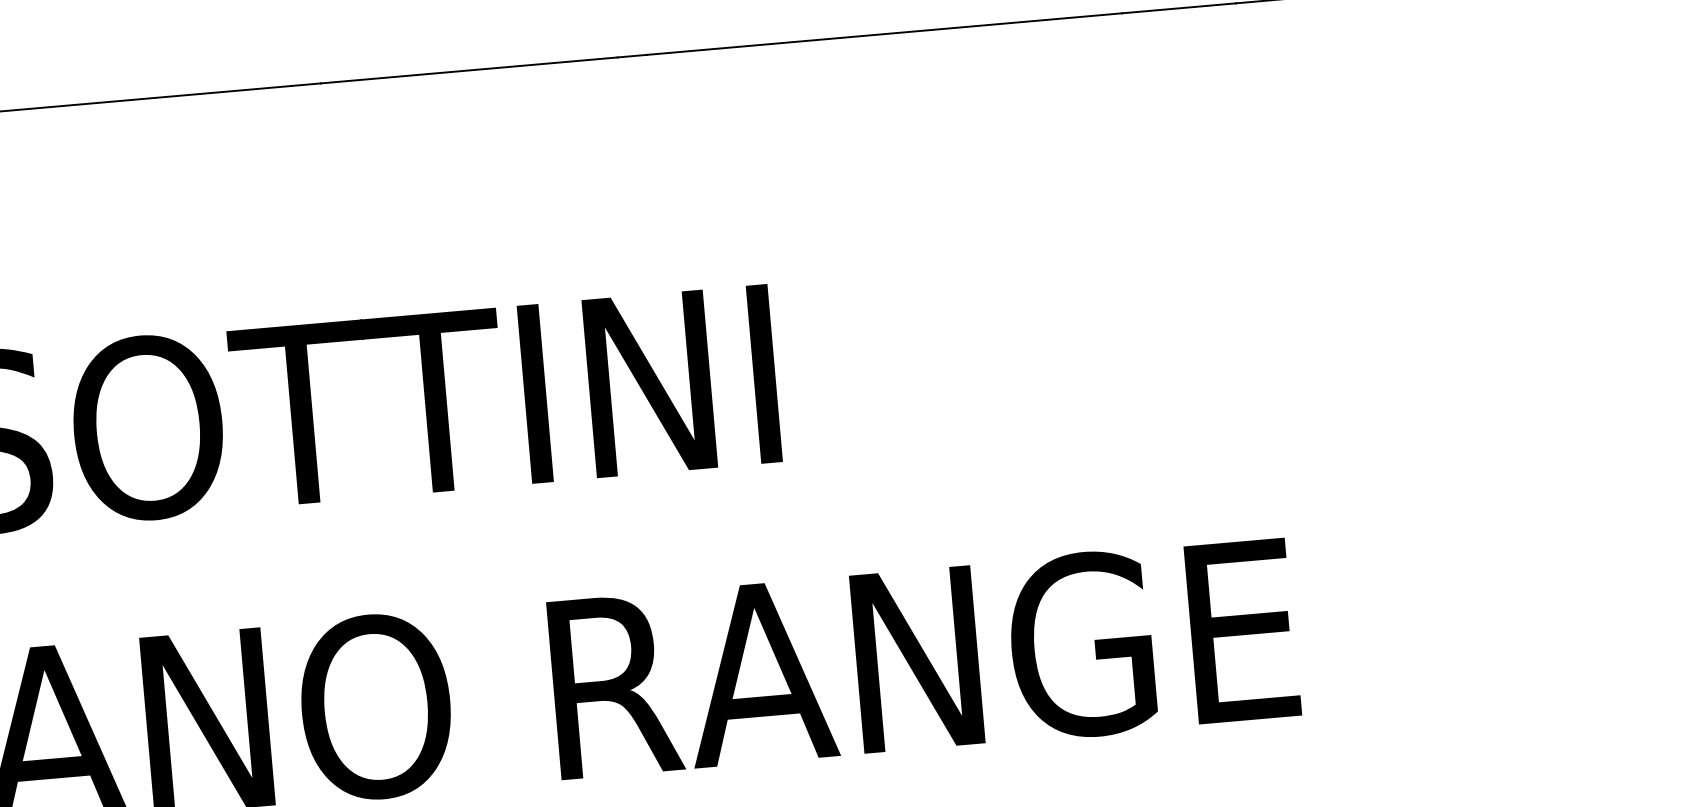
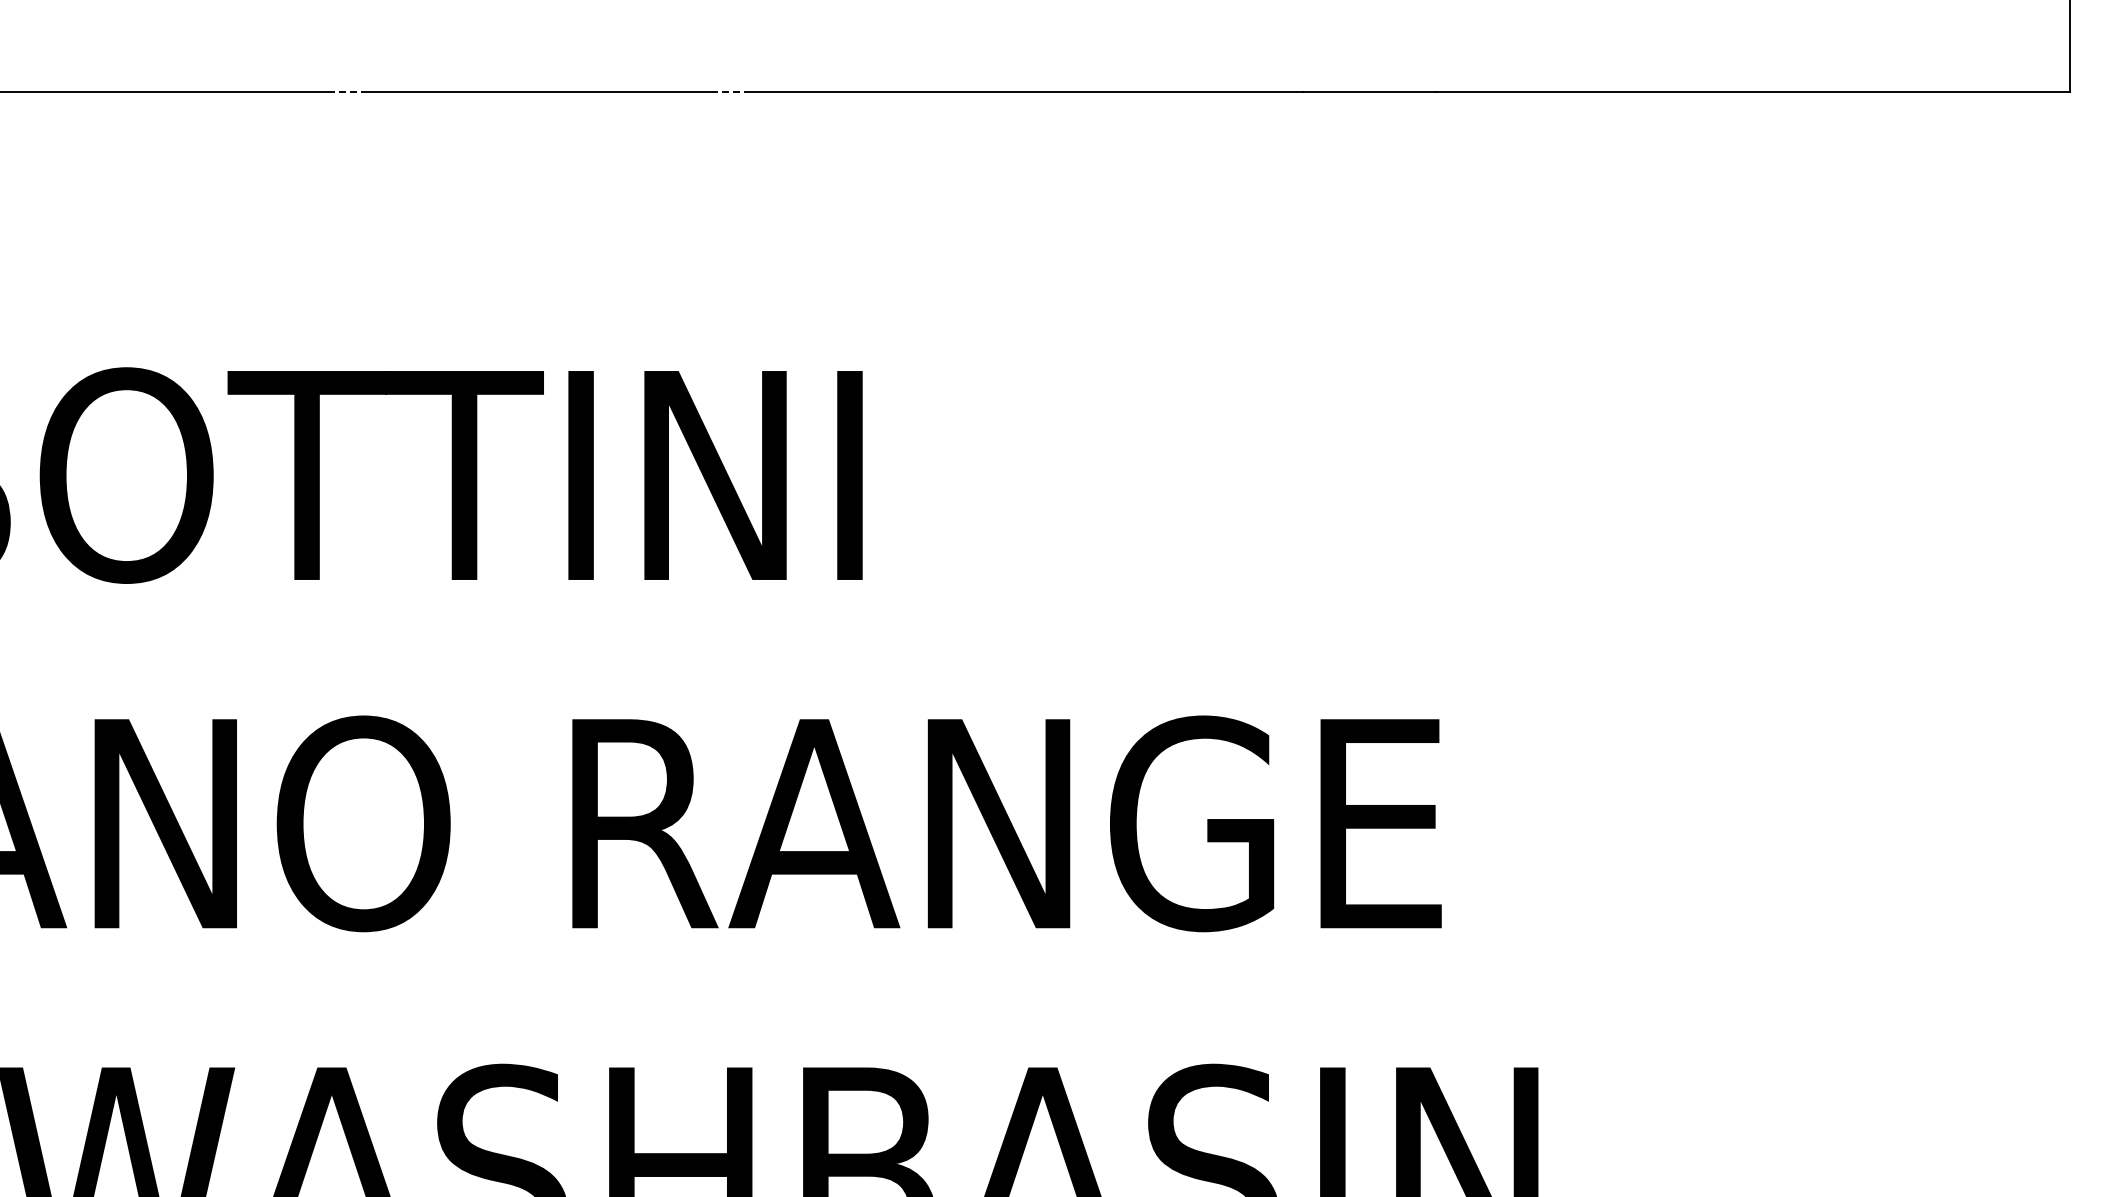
line: (633, 55) -> (729, 91), solid -> dashed
line: (306, 84) -> (346, 91), solid -> dashed

